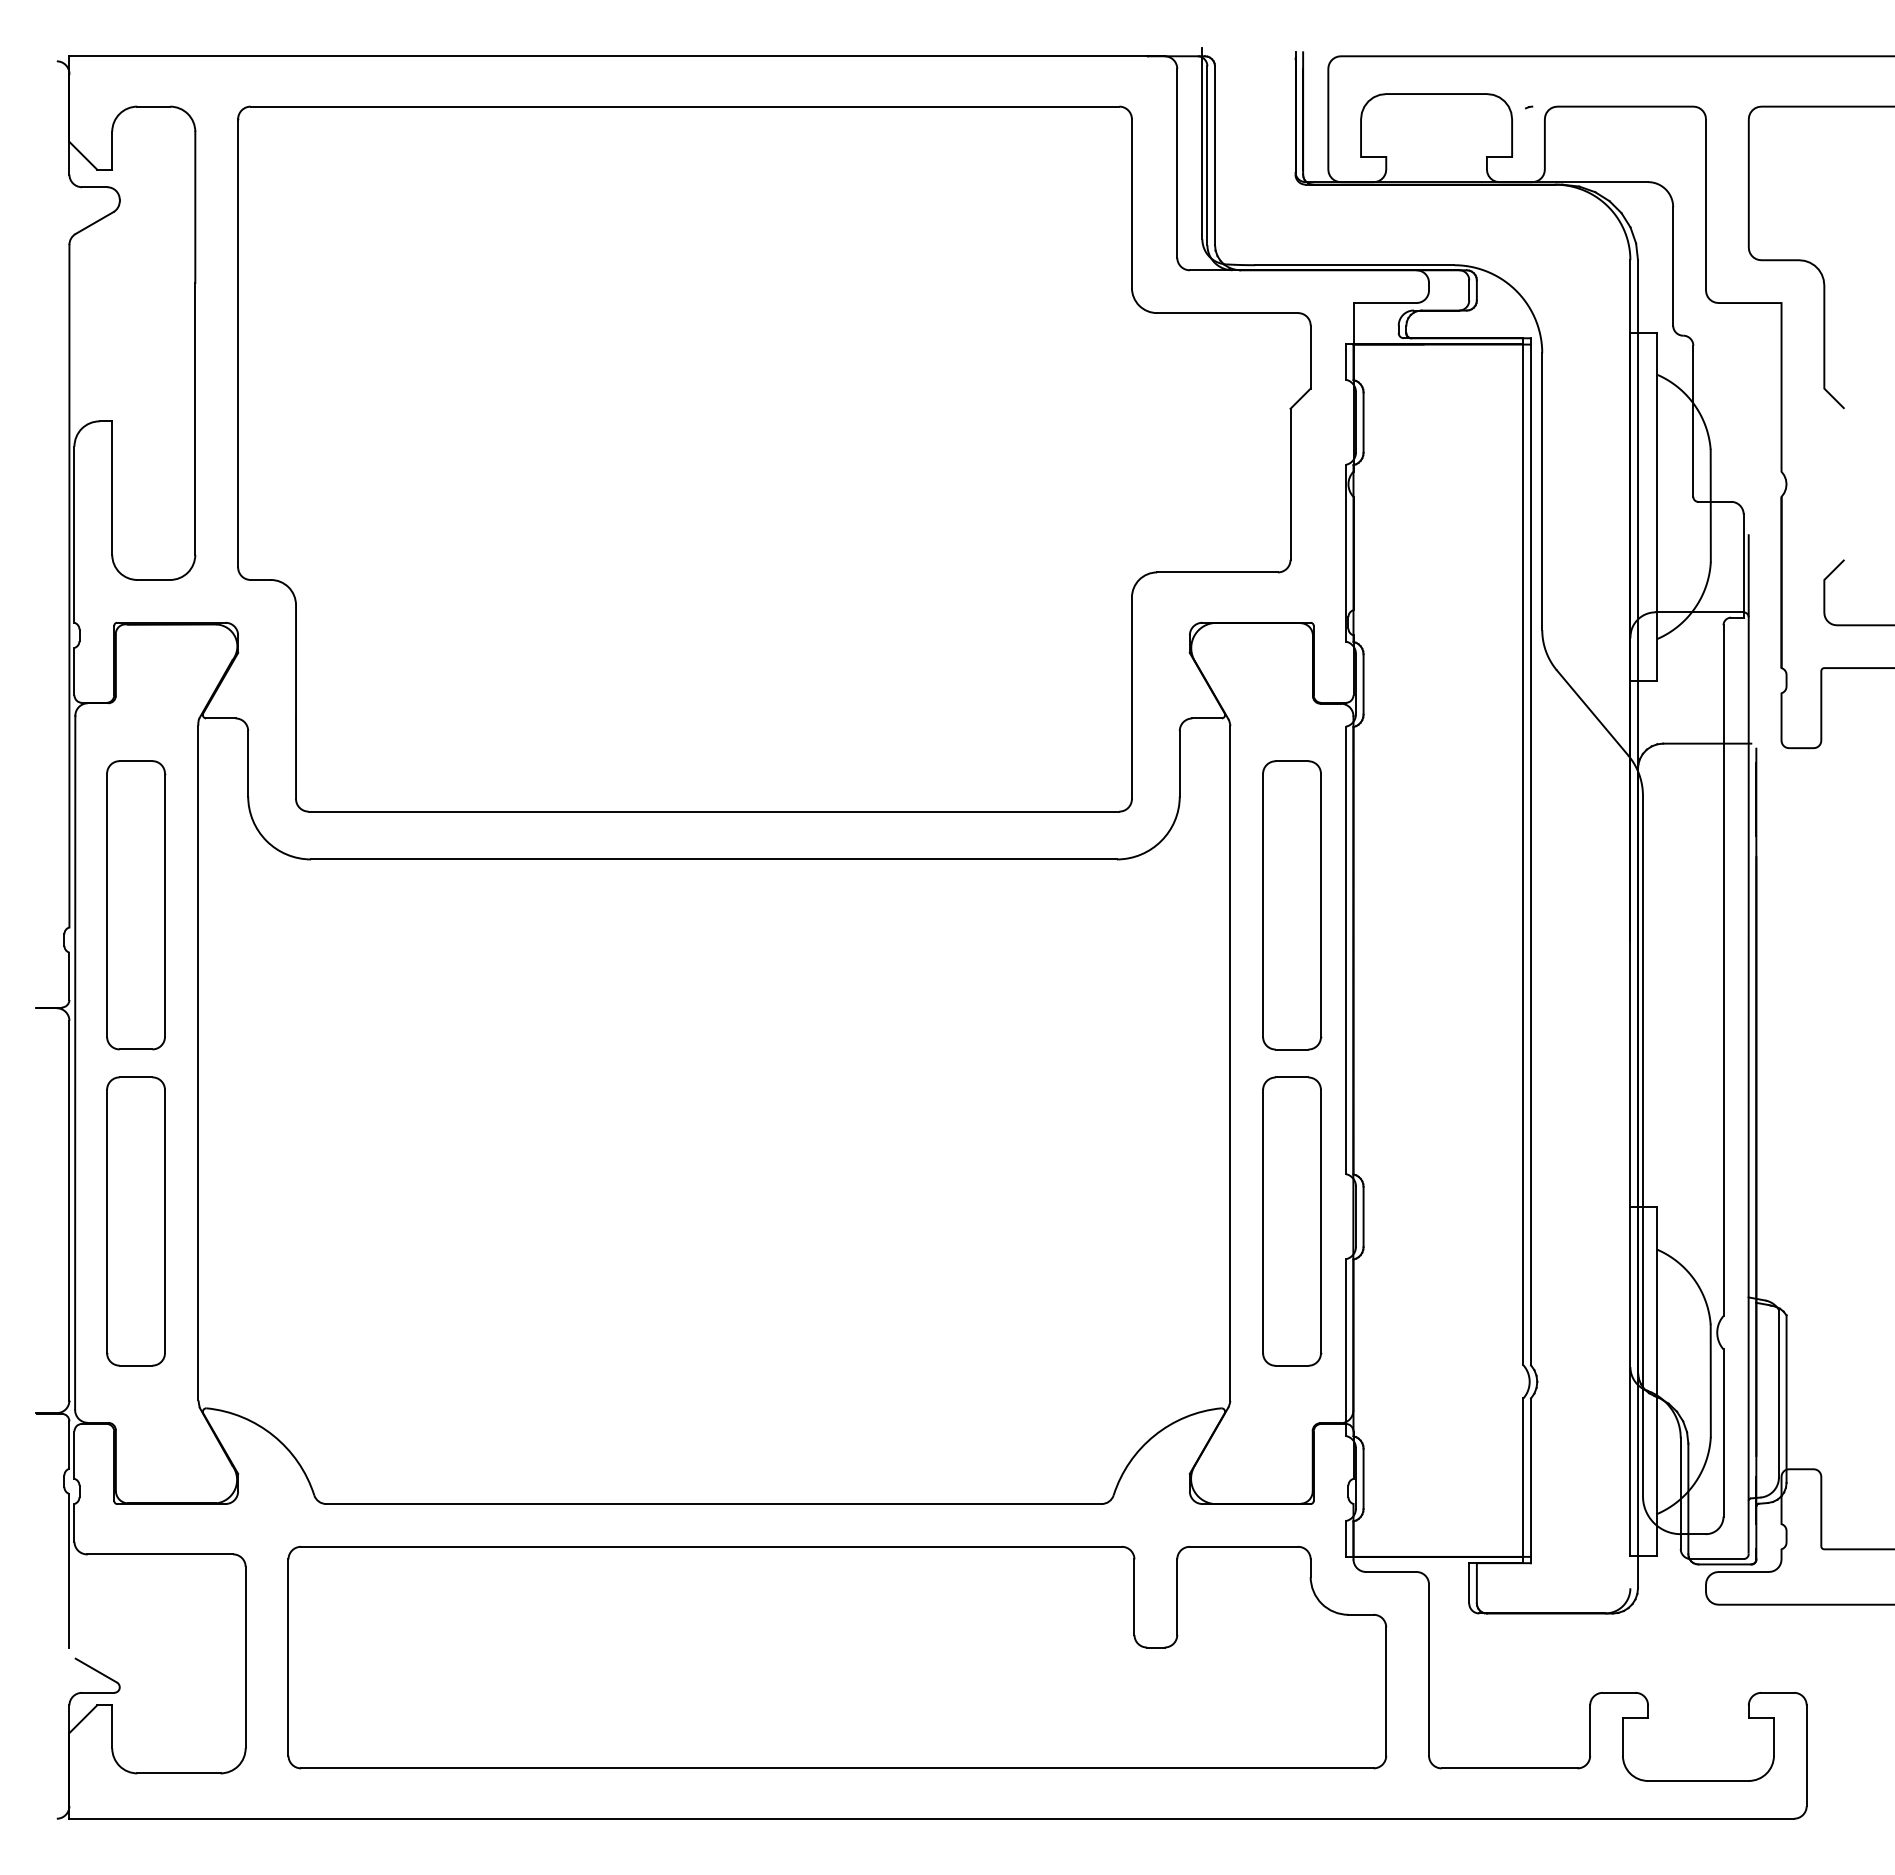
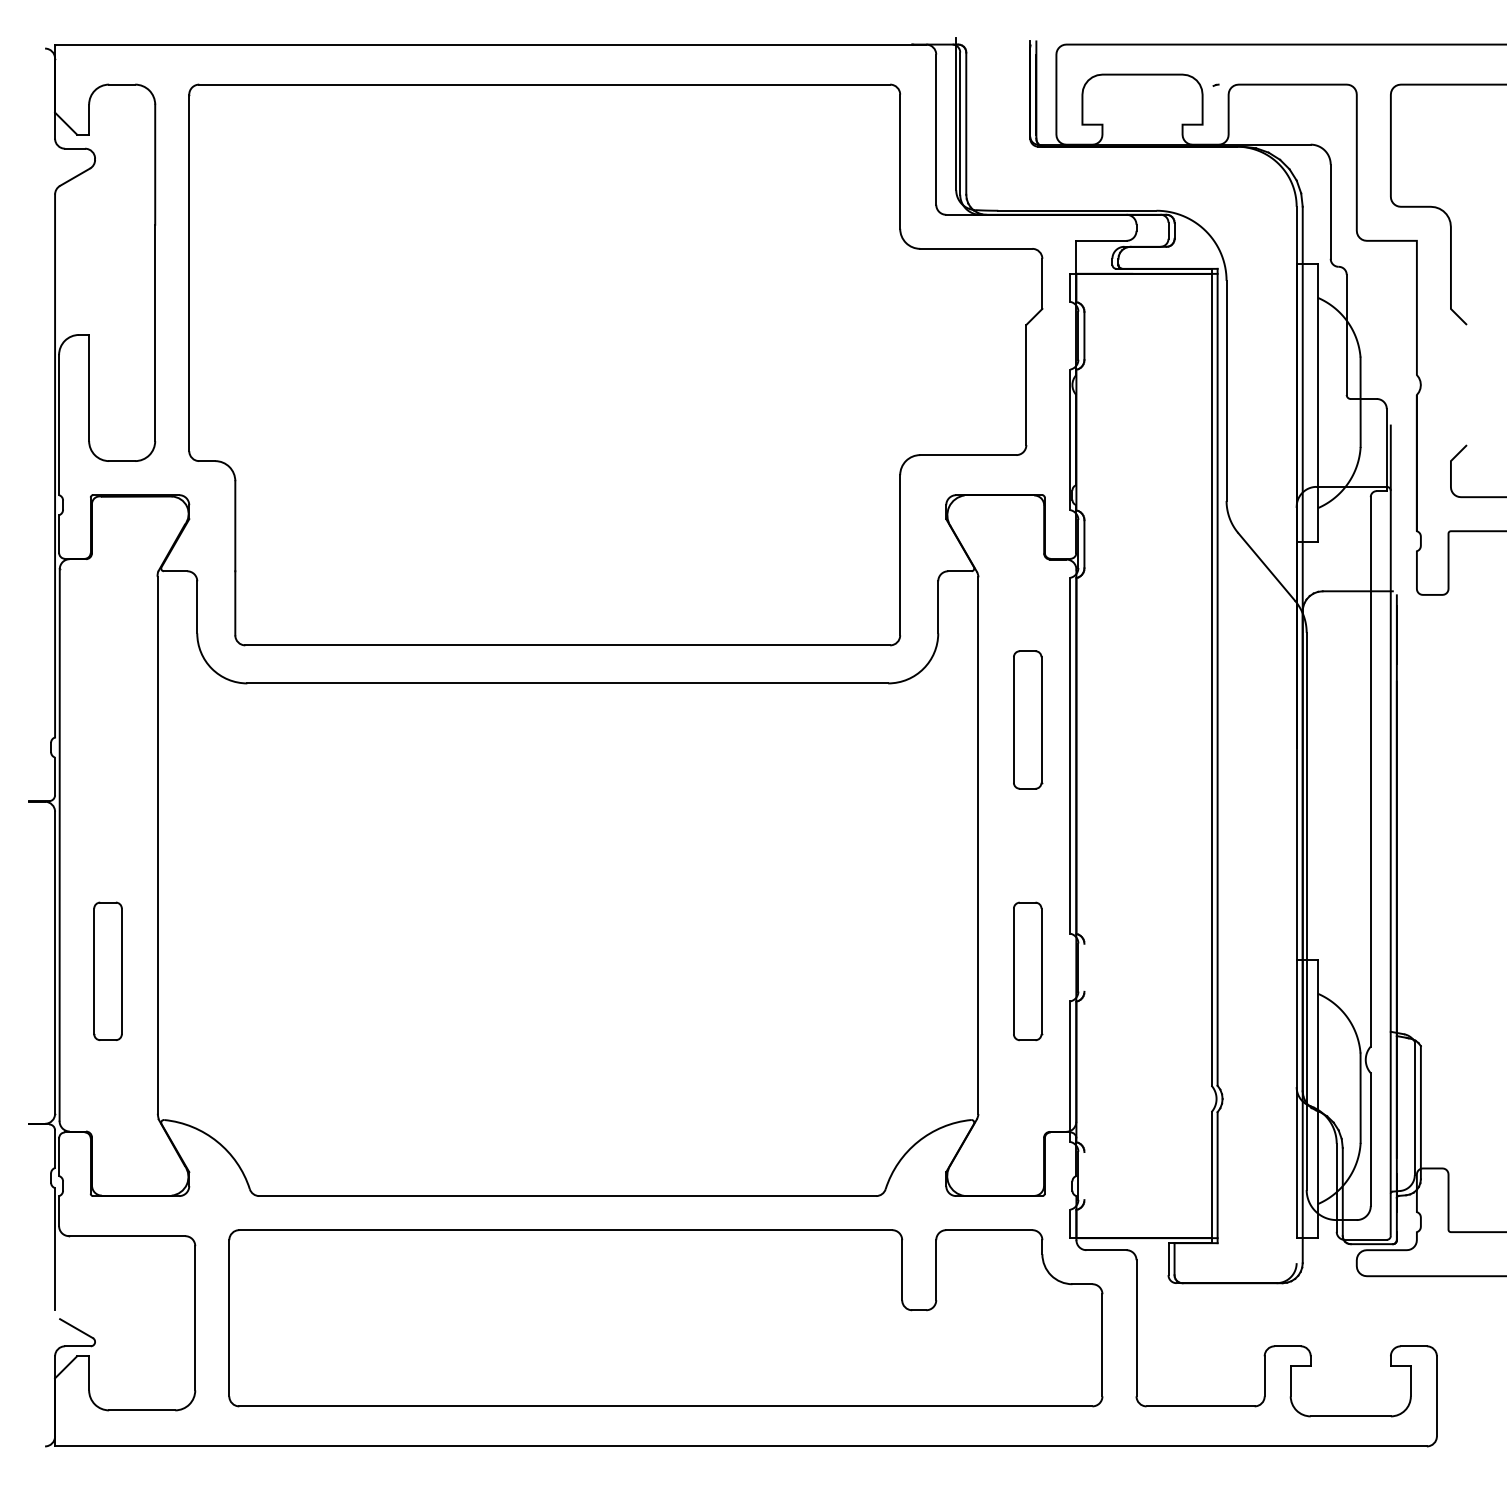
part: (136, 905) -> (108, 720), removed
part: (1292, 905) -> (1027, 720), size x0.6
line: (1363, 1216) -> (1084, 967), removed
part: (135, 1221) -> (107, 971), size x0.6
part: (1292, 1221) -> (1027, 971), size x0.6
line: (1363, 1478) -> (1084, 1175), removed

